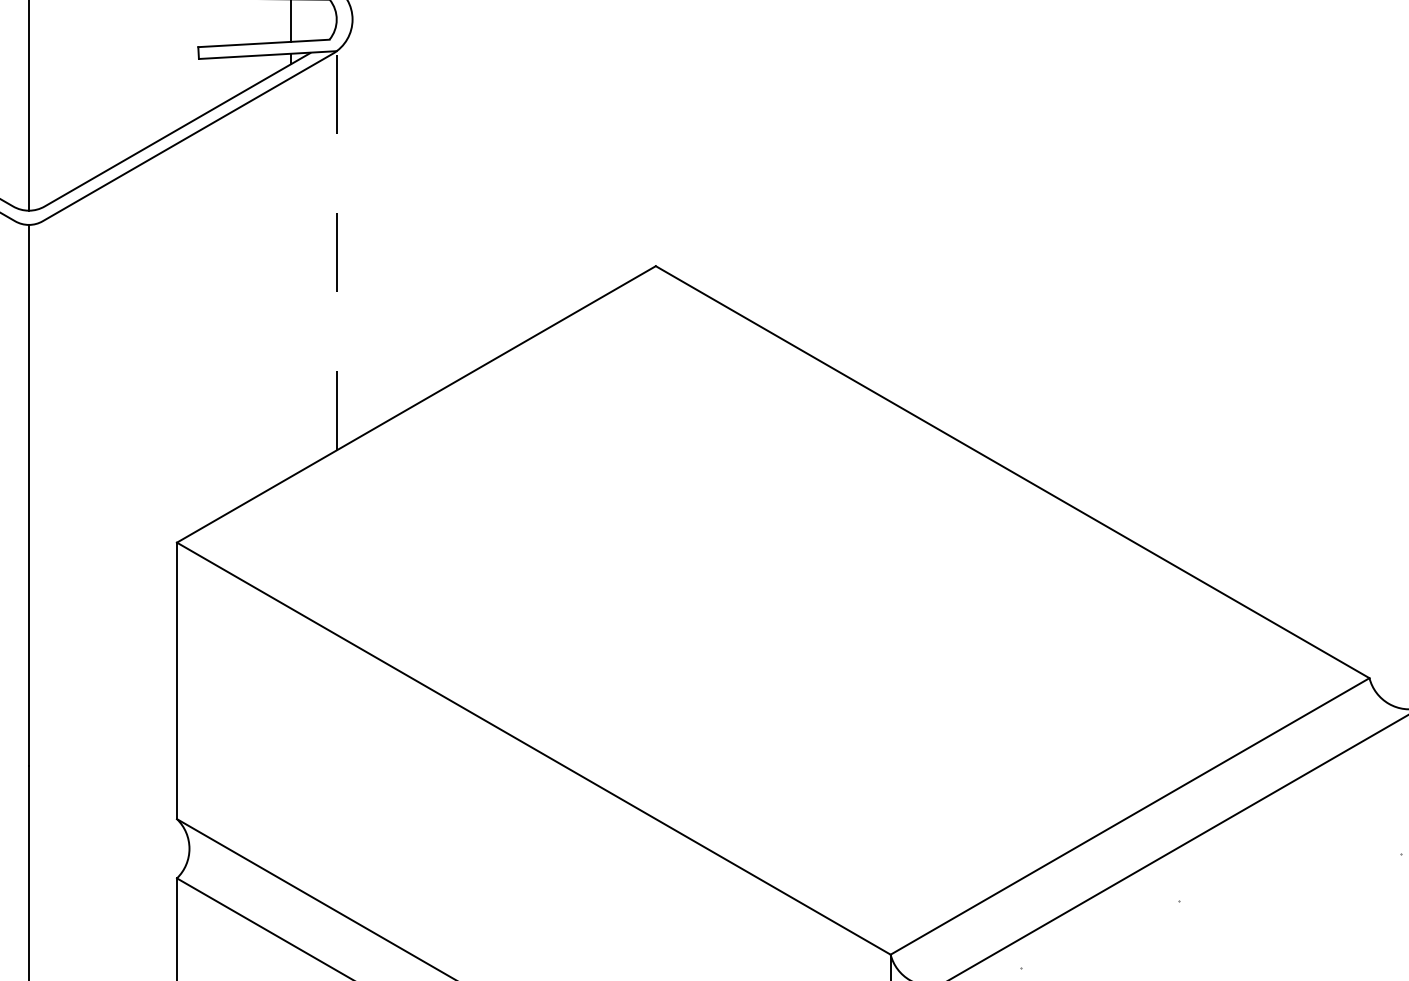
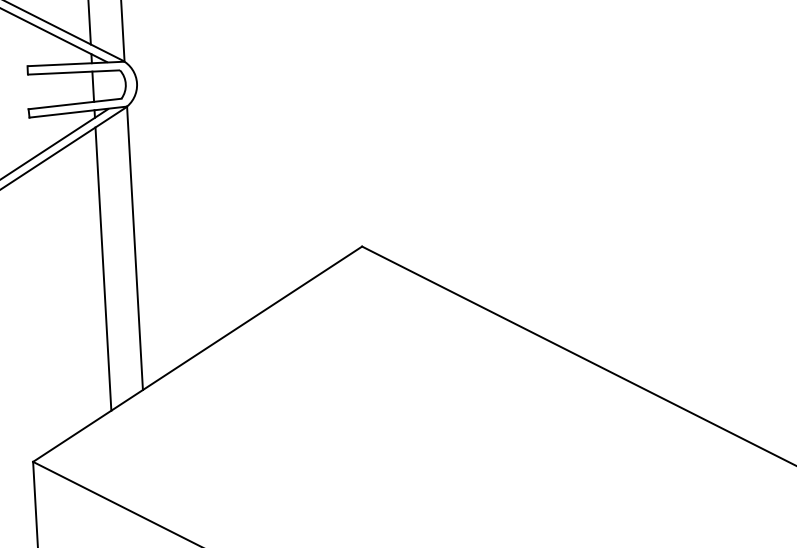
line: (336, 250) -> (134, 248), dashed -> solid
line: (290, 277) -> (103, 269), added

